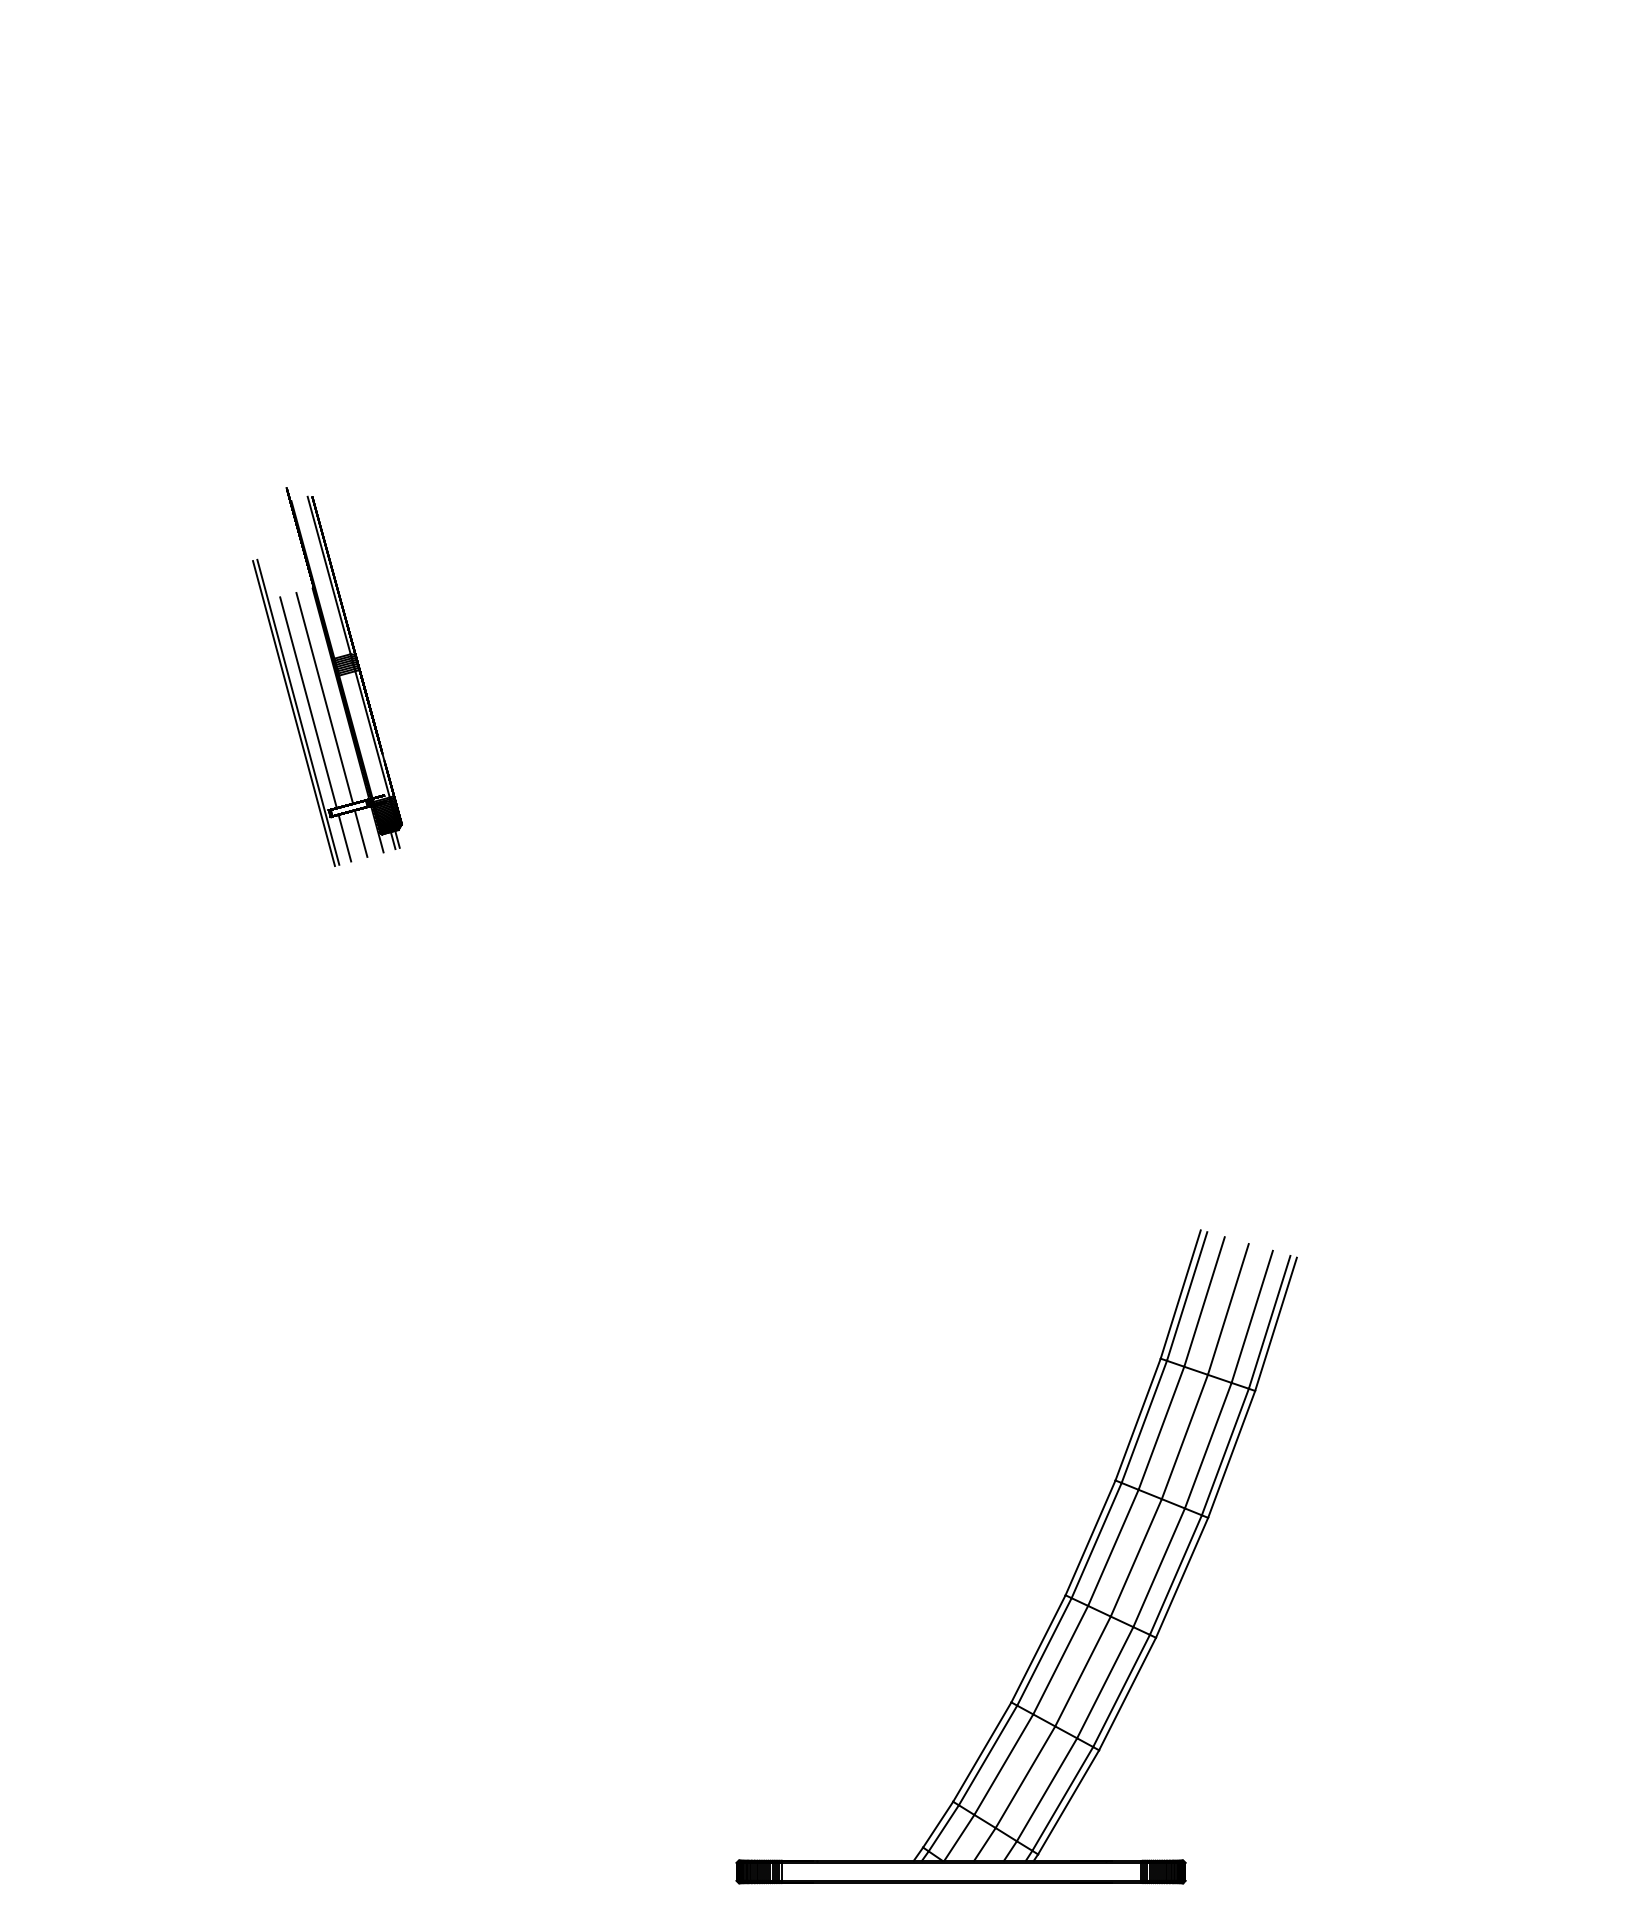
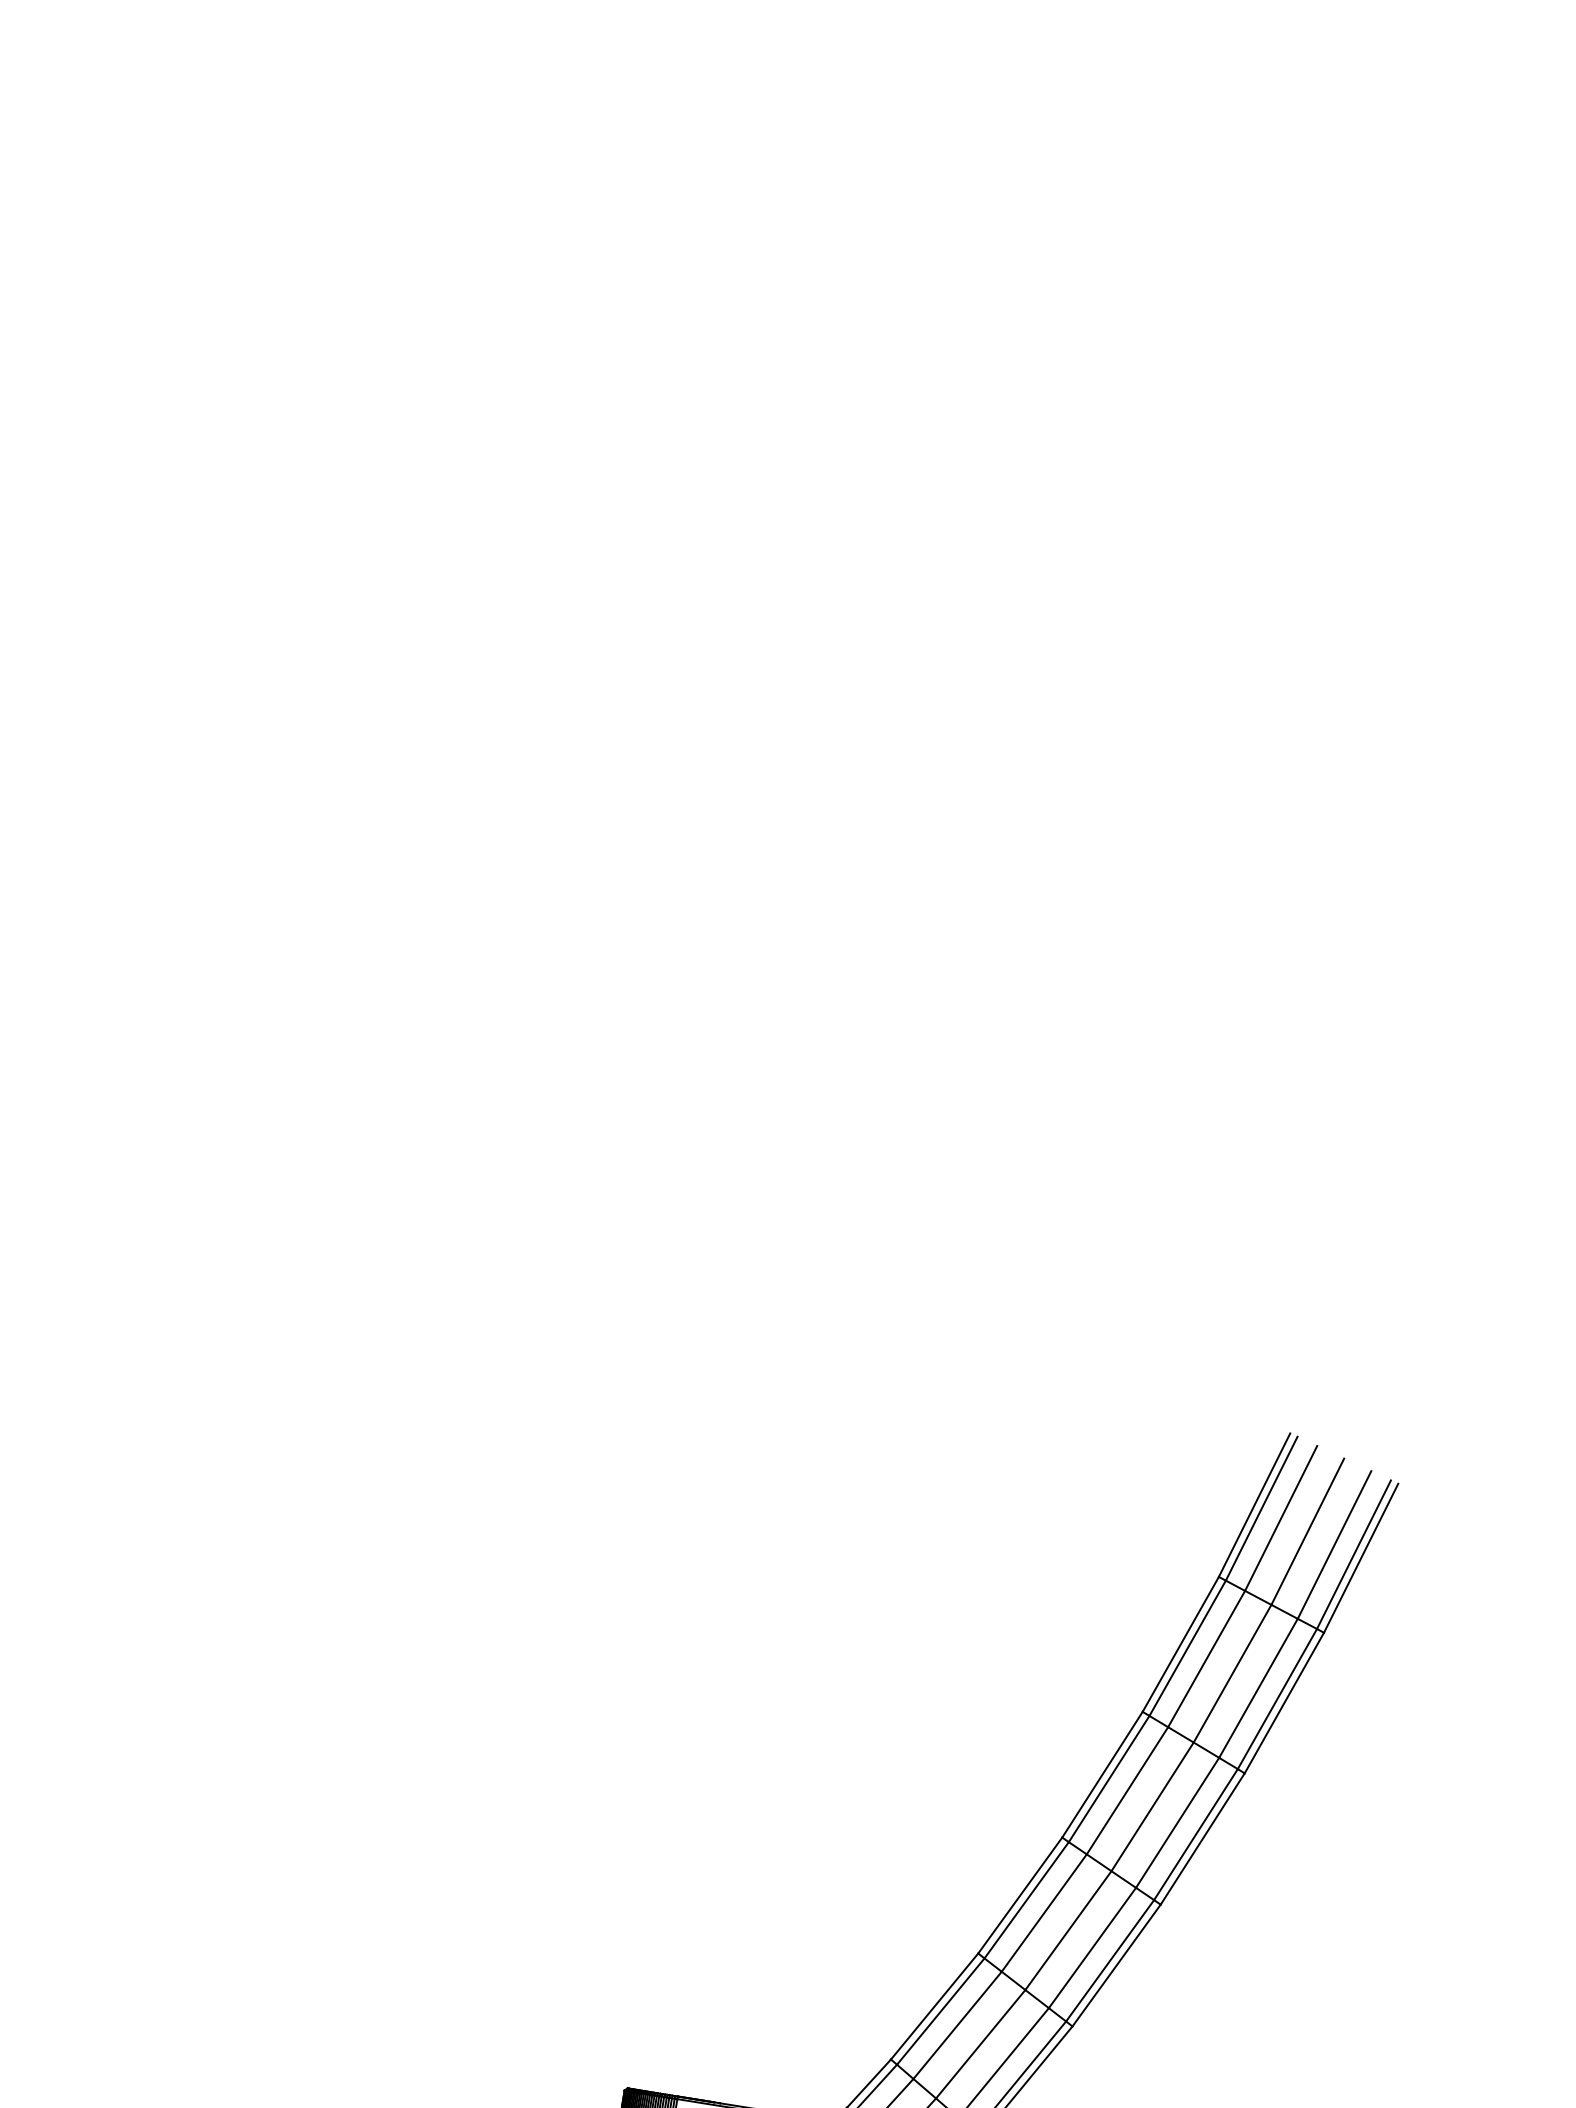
part: (320, 677) -> (358, 616), removed

